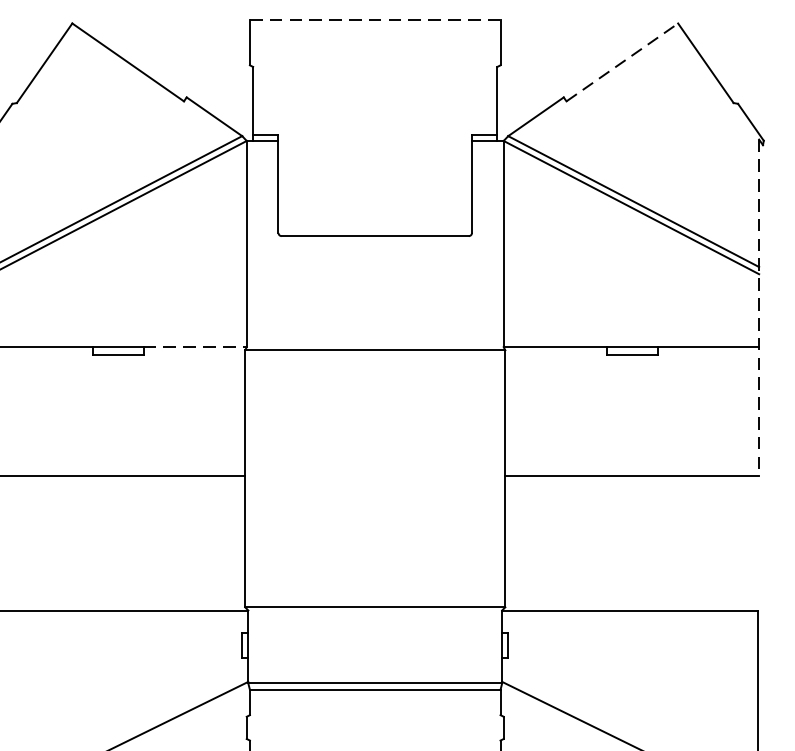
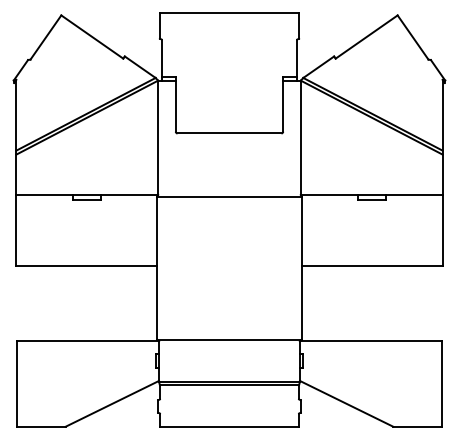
line: (375, 20) -> (229, 13), dashed -> solid
line: (622, 63) -> (366, 37), dashed -> solid
line: (758, 308) -> (442, 173), dashed -> solid
line: (195, 347) -> (129, 195), dashed -> solid

